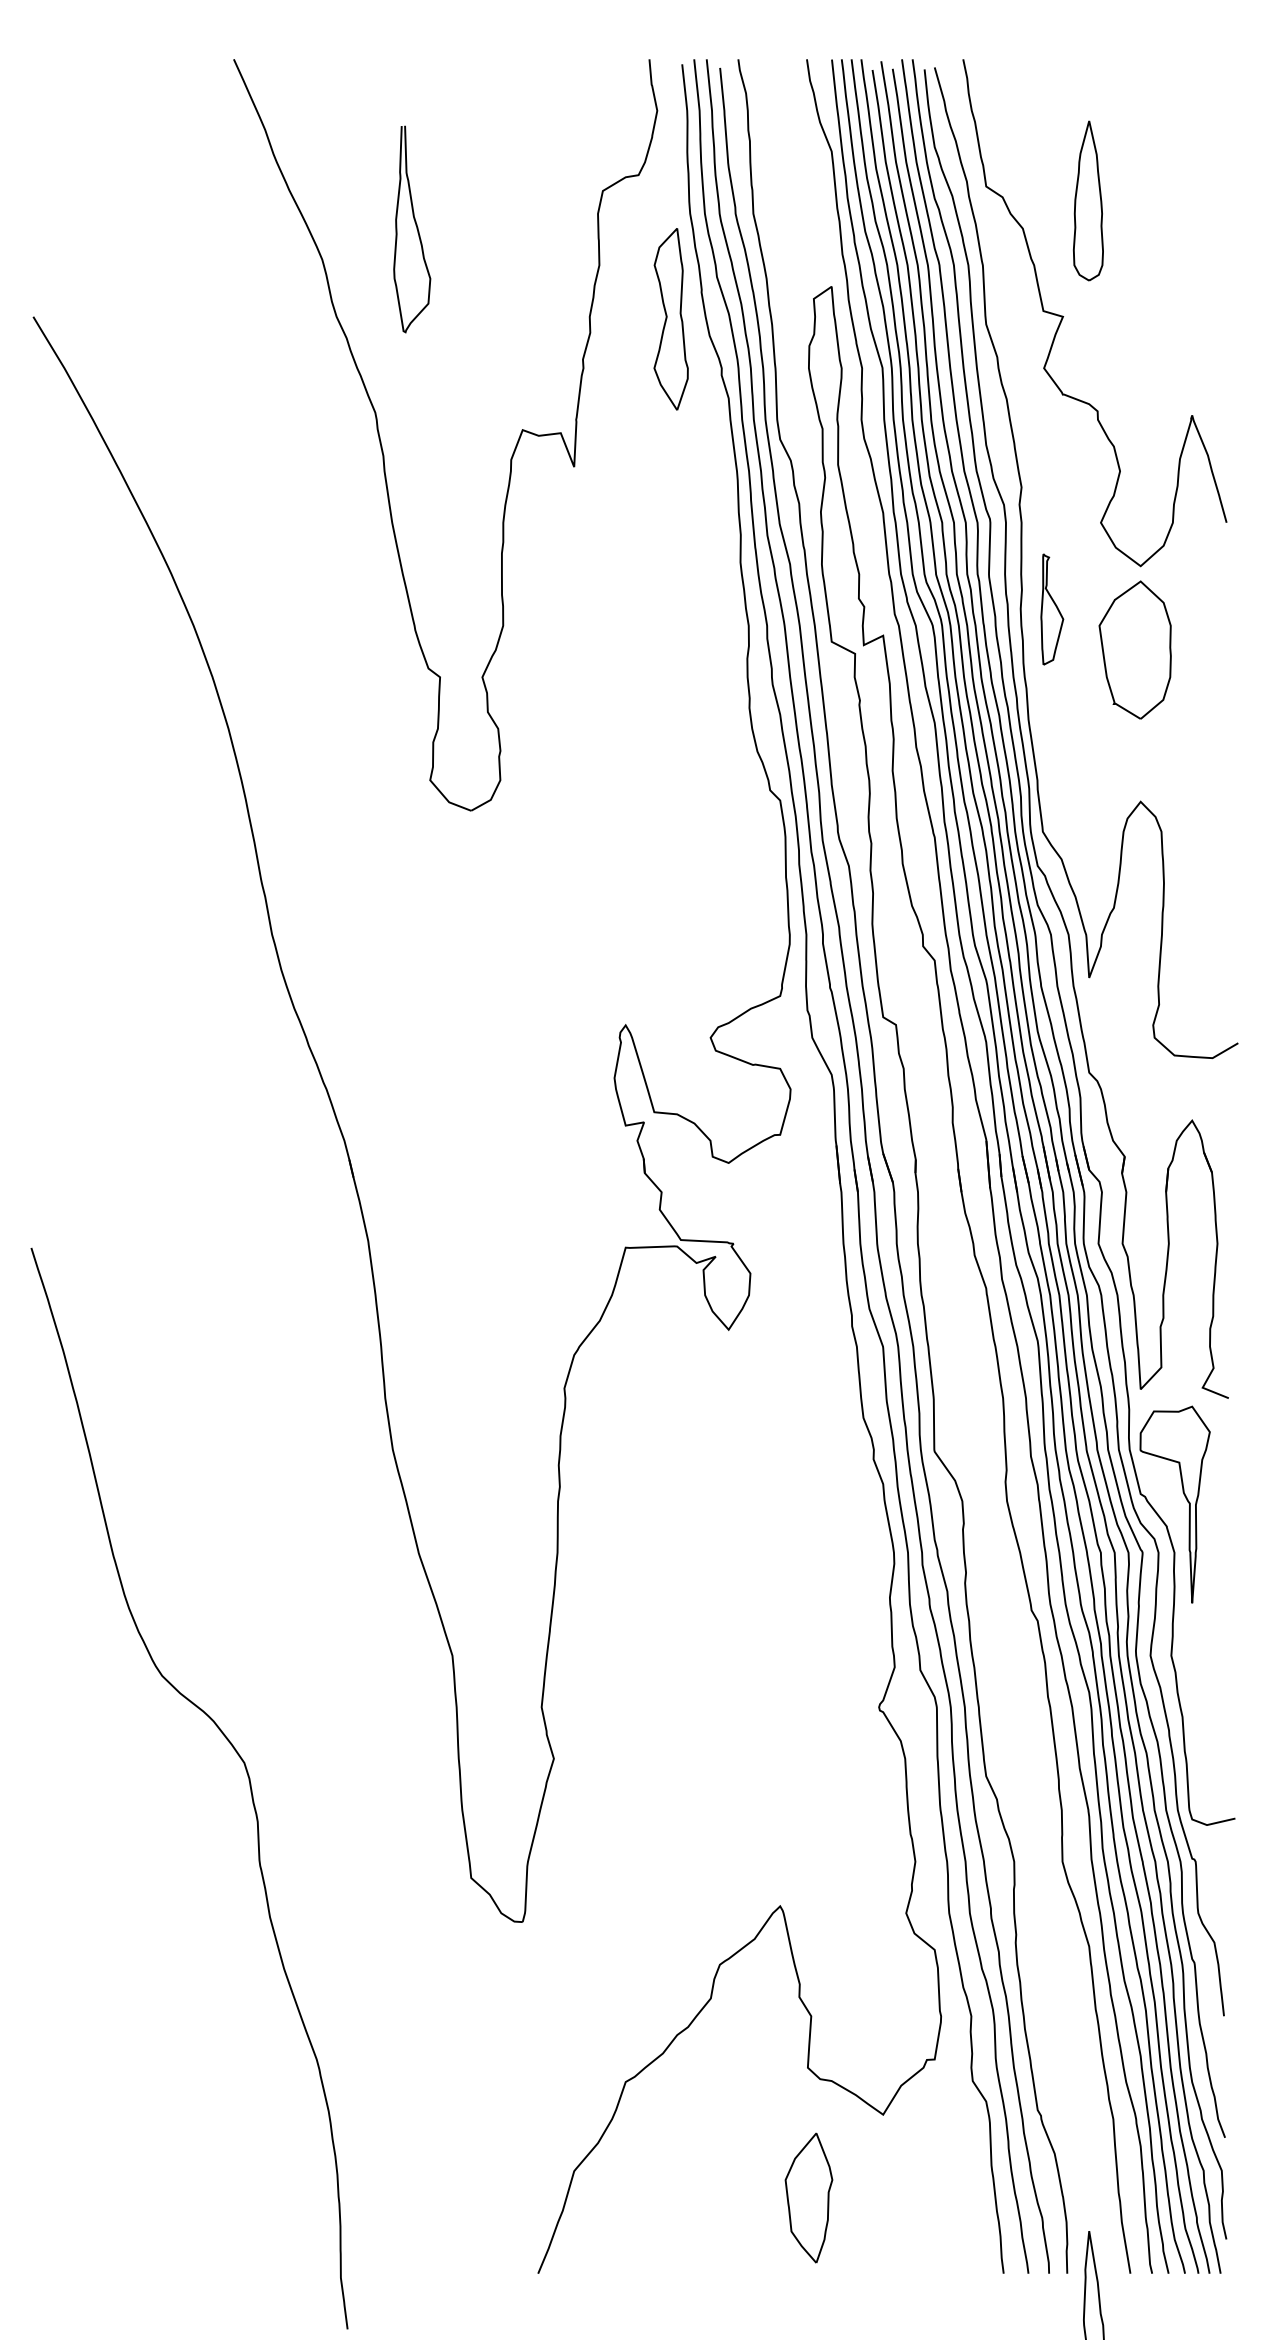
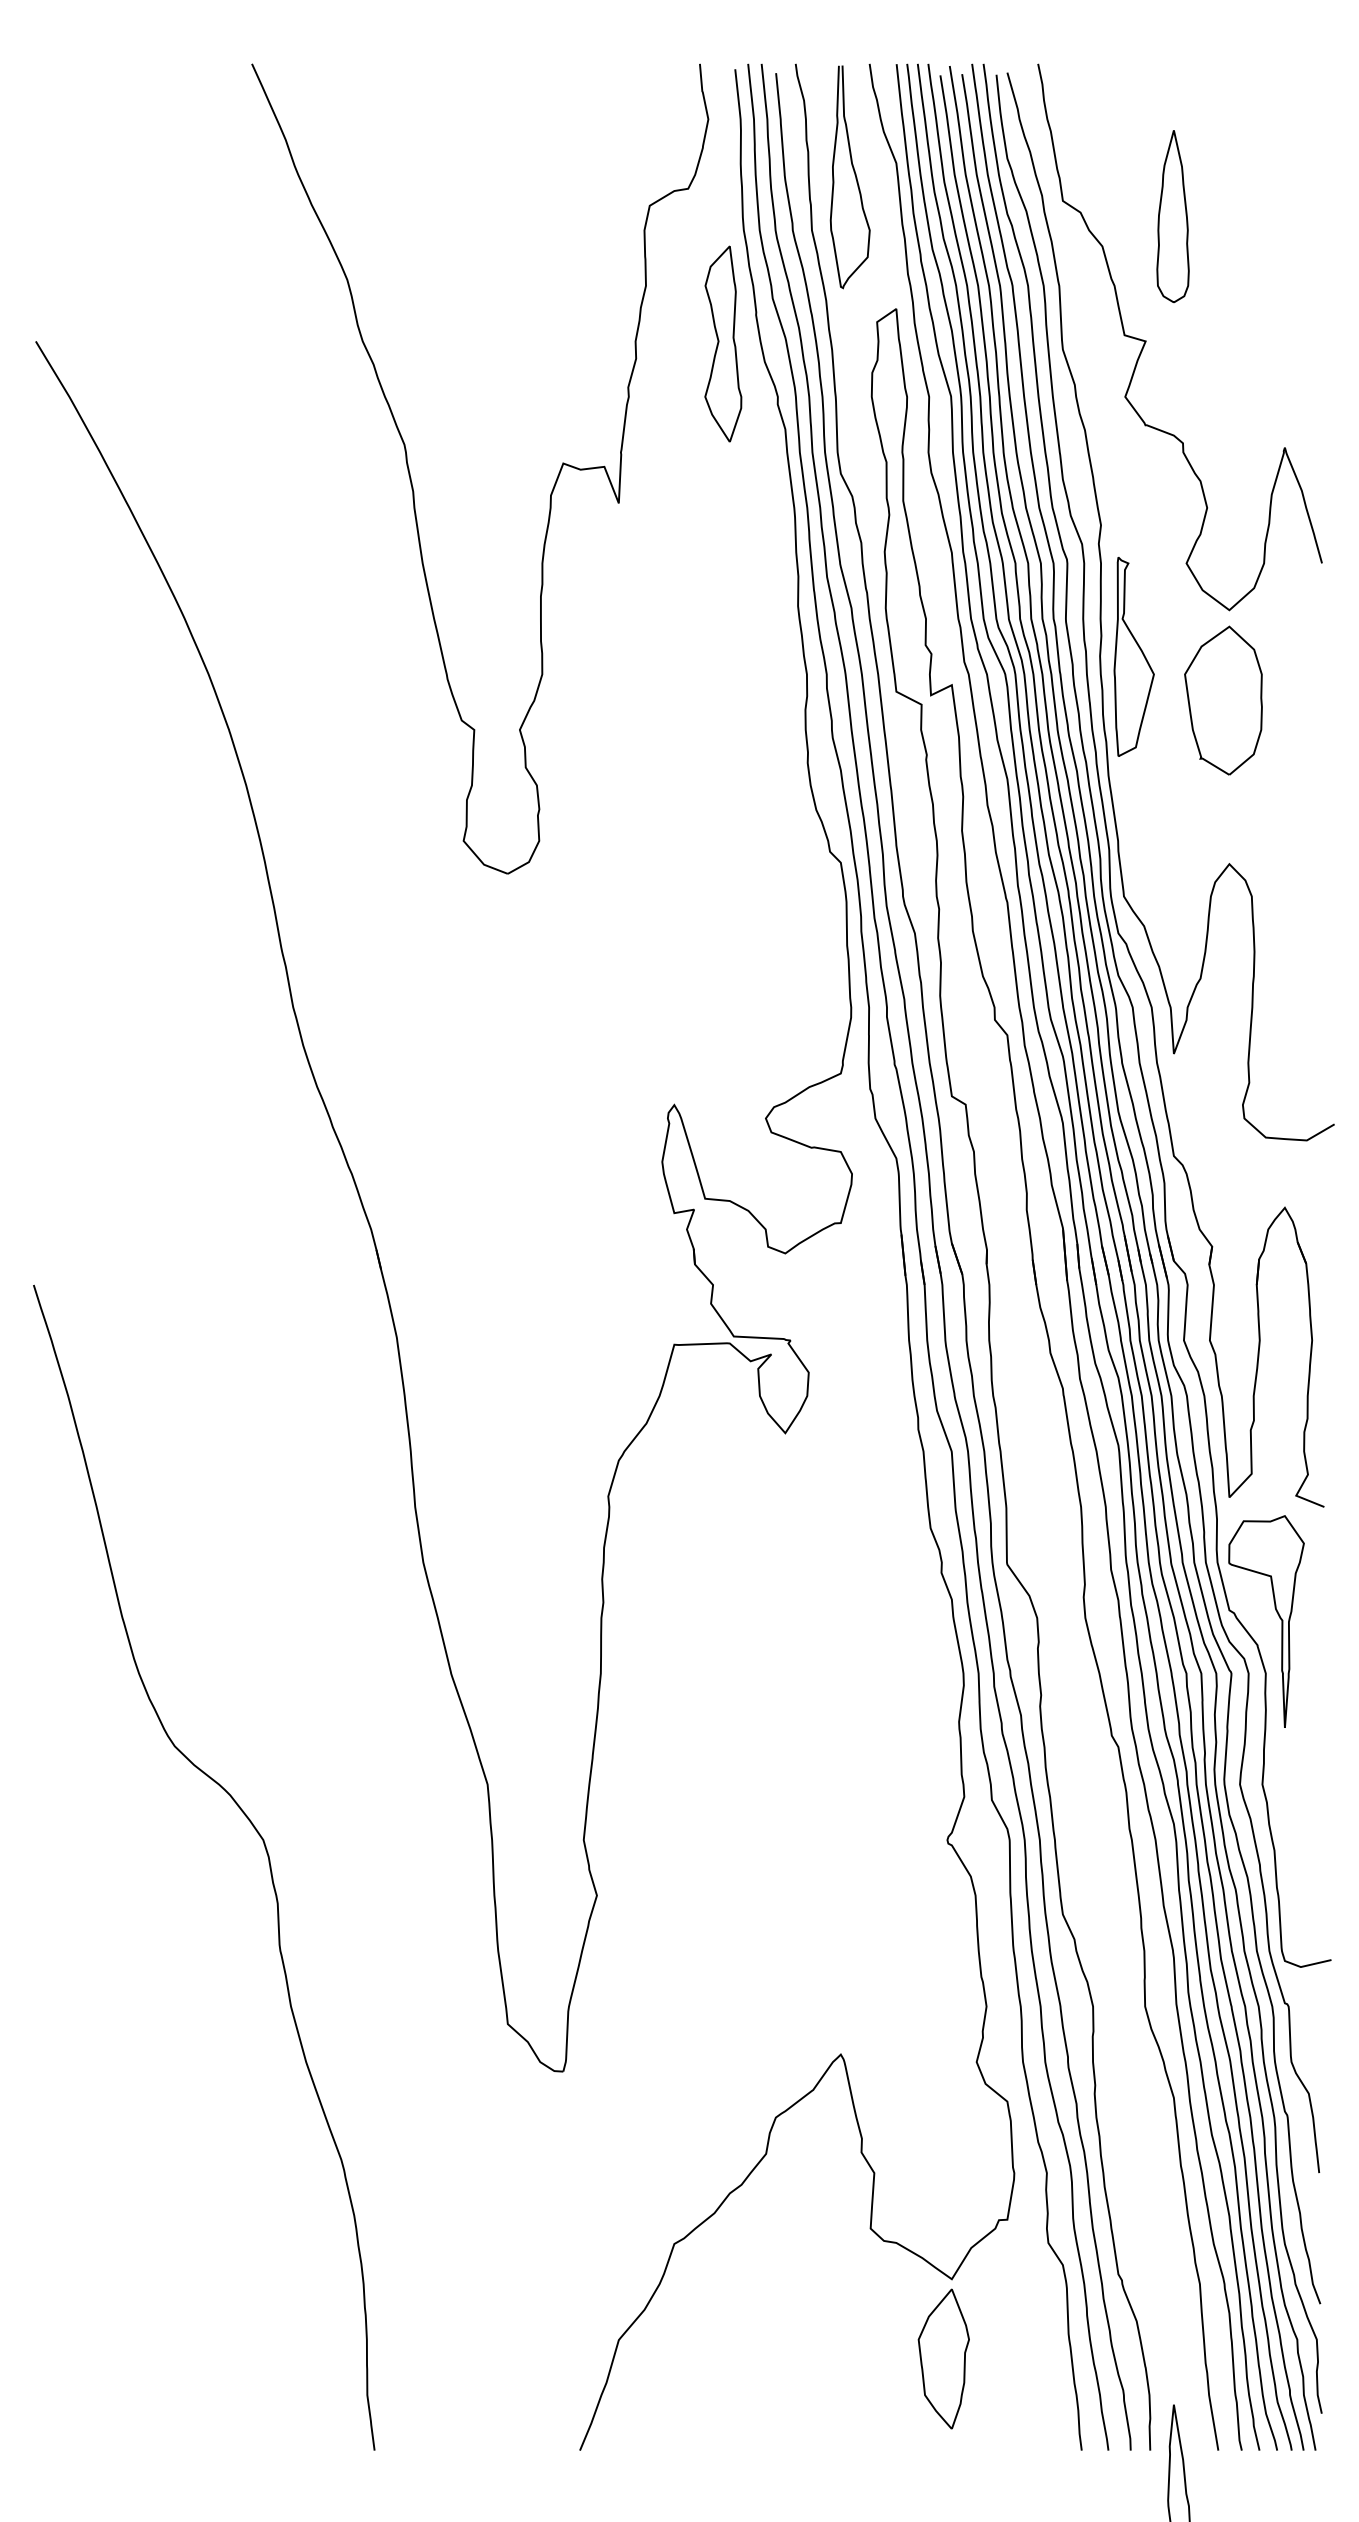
curve: (416, 227) -> (854, 175), moved
part: (1051, 609) -> (1133, 656), size x1.67
curve: (236, 1753) -> (254, 1829), moved
part: (808, 2197) -> (943, 2358), moved

